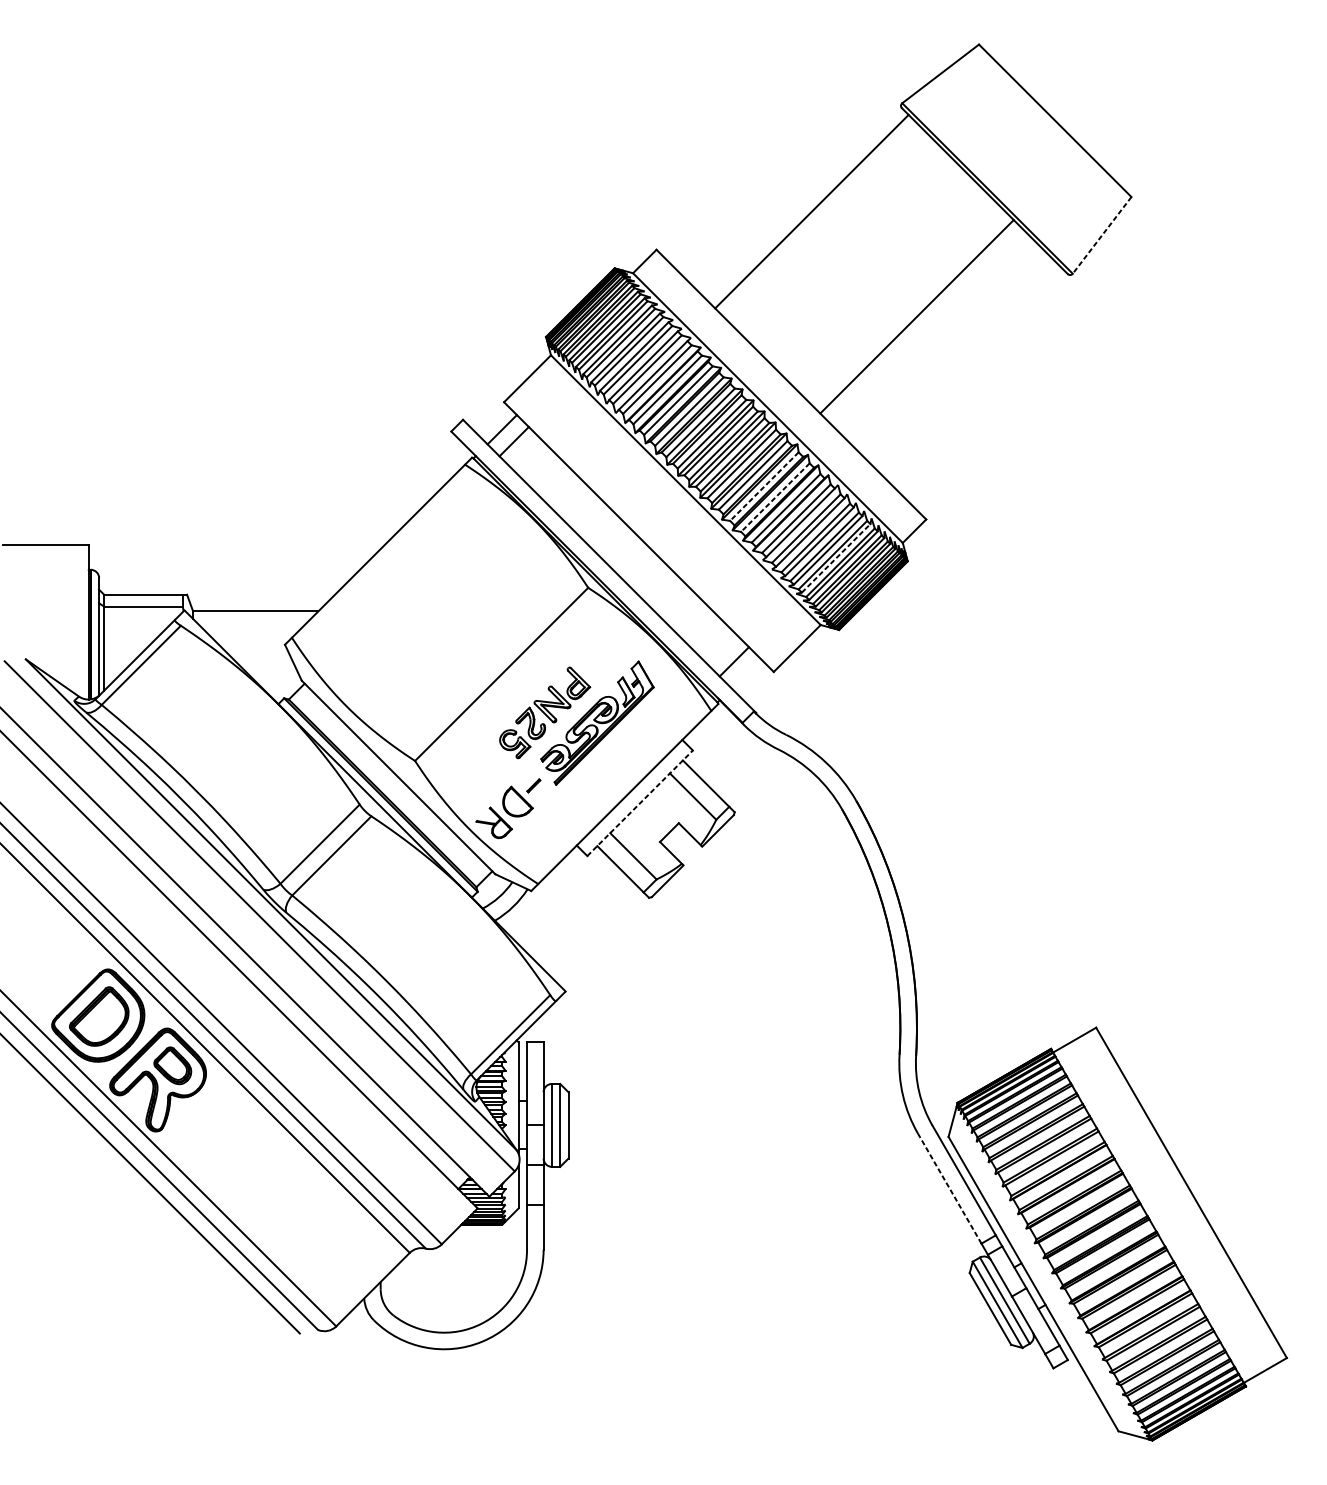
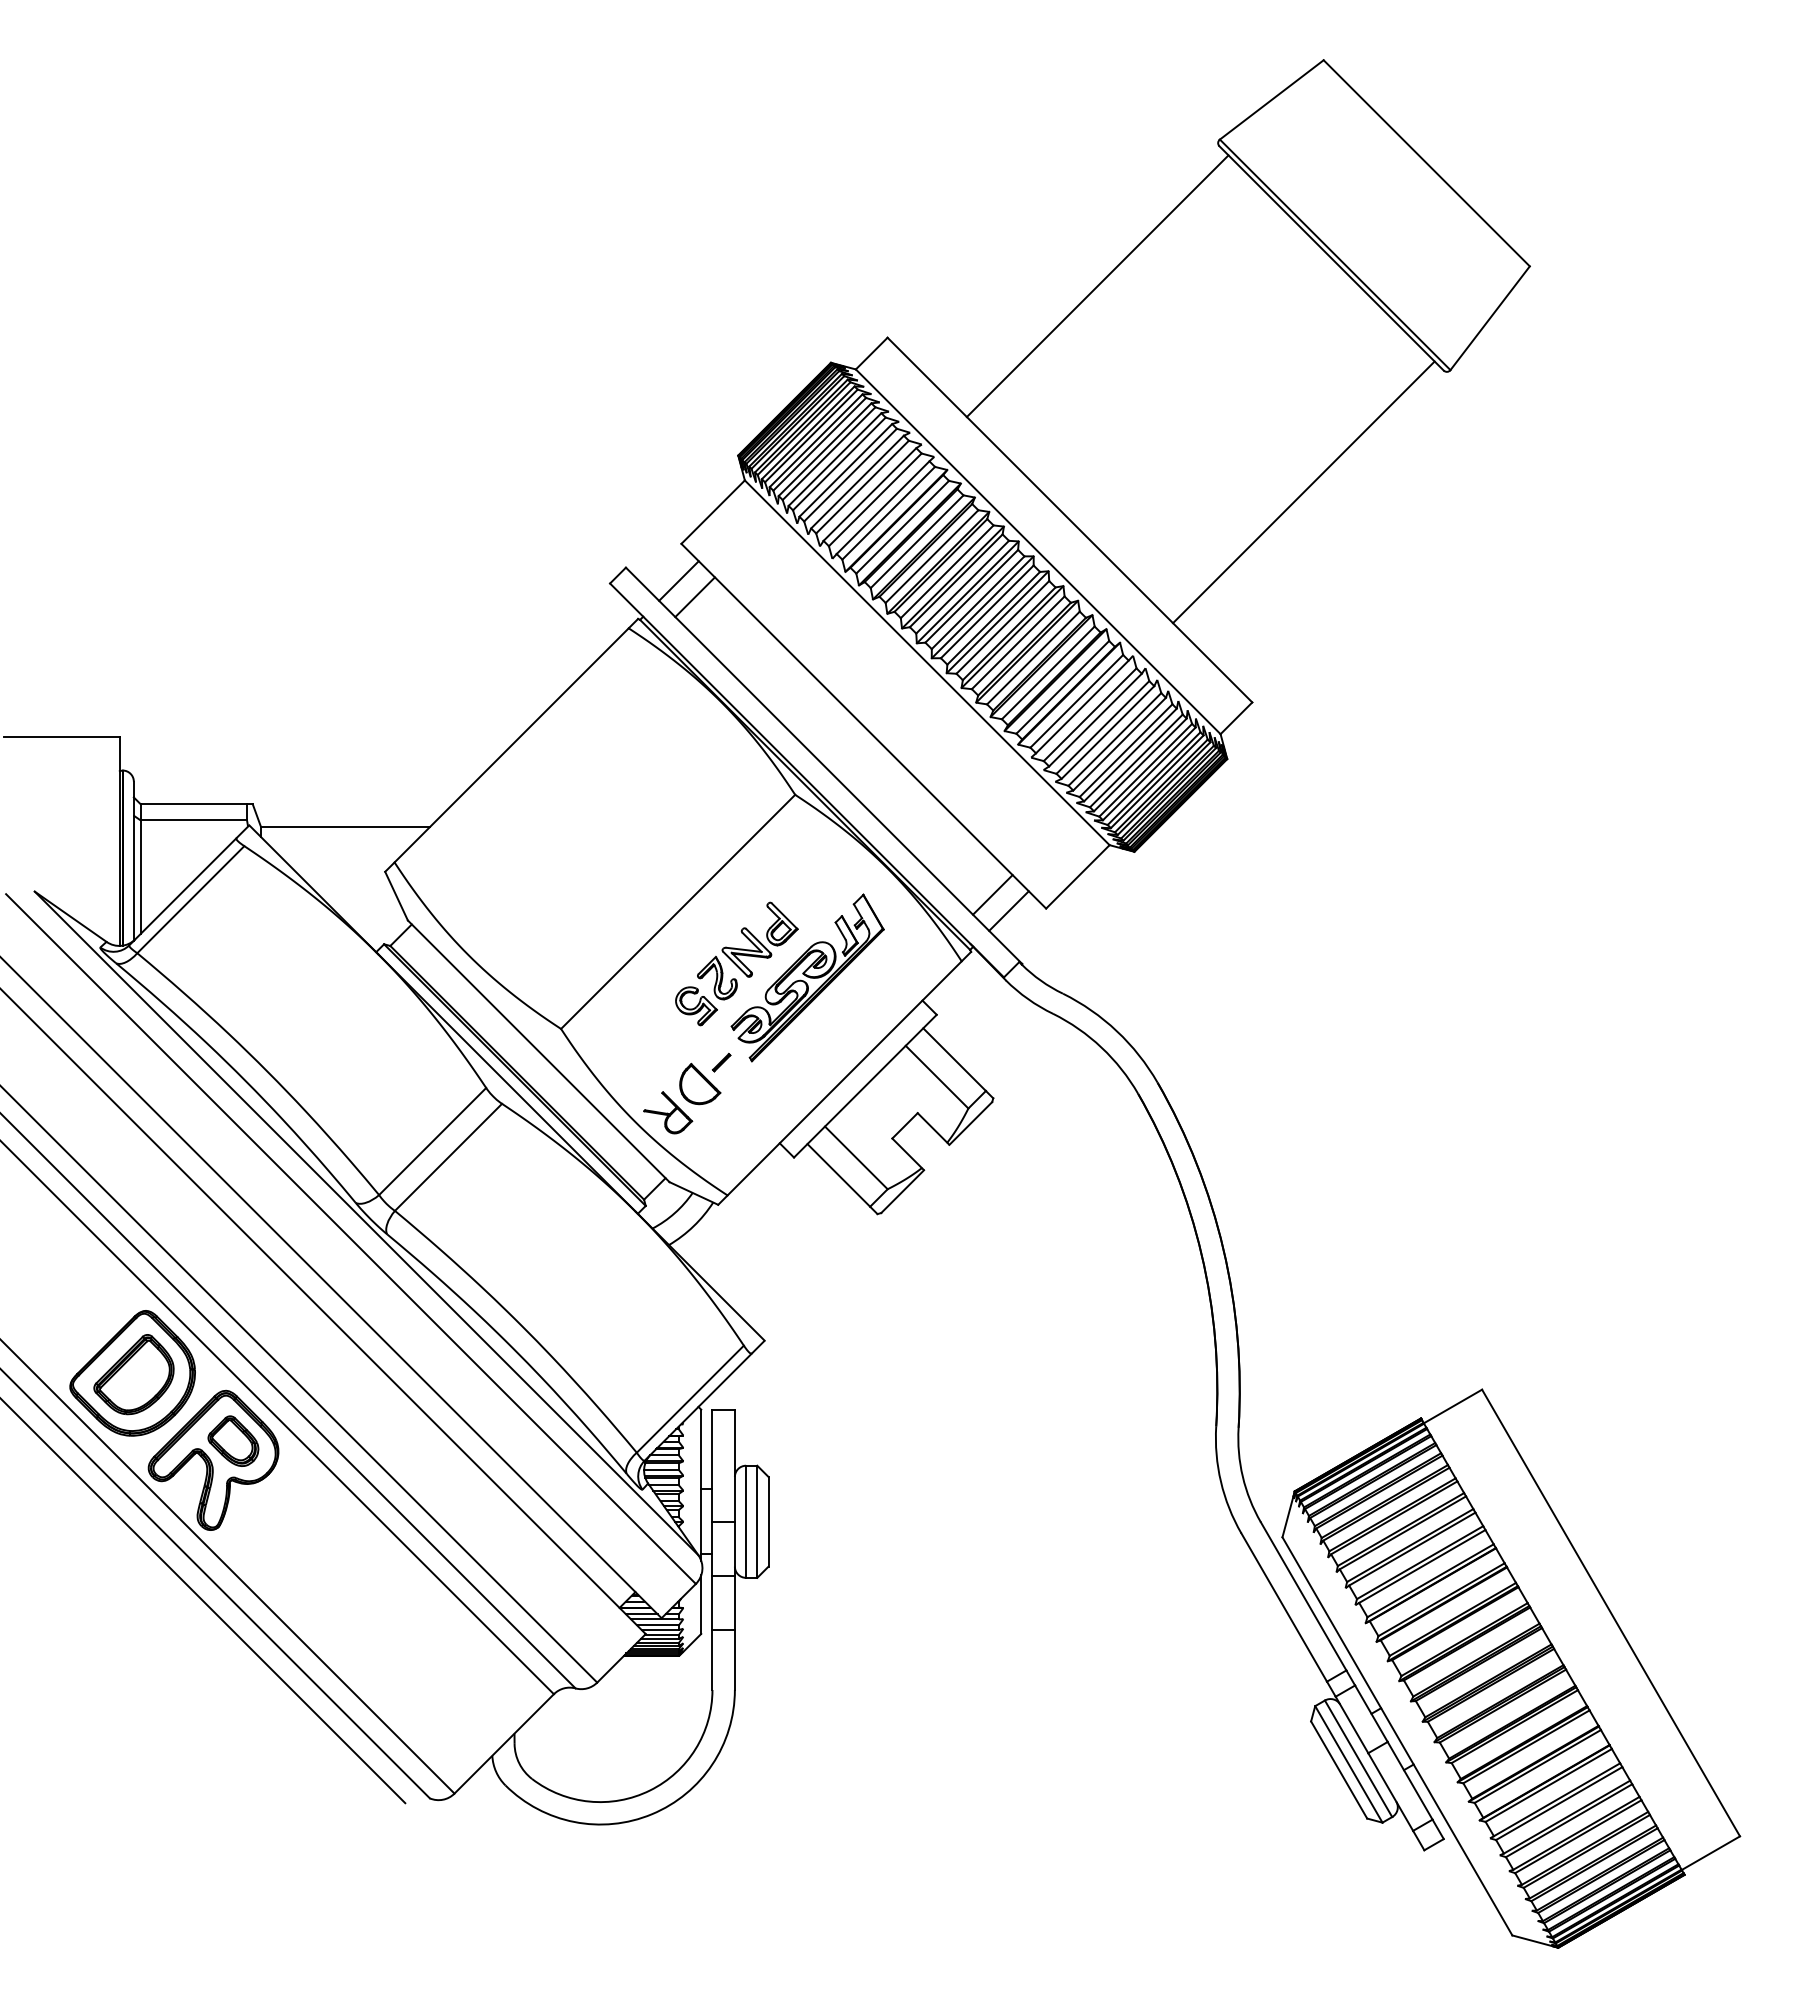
line: (1101, 235) -> (1489, 318), dashed -> solid
line: (916, 316) -> (1303, 492), moved
line: (764, 487) -> (1033, 658), dashed -> solid
line: (775, 497) -> (1048, 672), dashed -> solid
line: (836, 558) -> (1130, 755), dashed -> solid
line: (745, 673) -> (1008, 910), added
line: (640, 803) -> (865, 1086), dashed -> solid
line: (950, 1188) -> (1284, 1607), dashed -> solid

